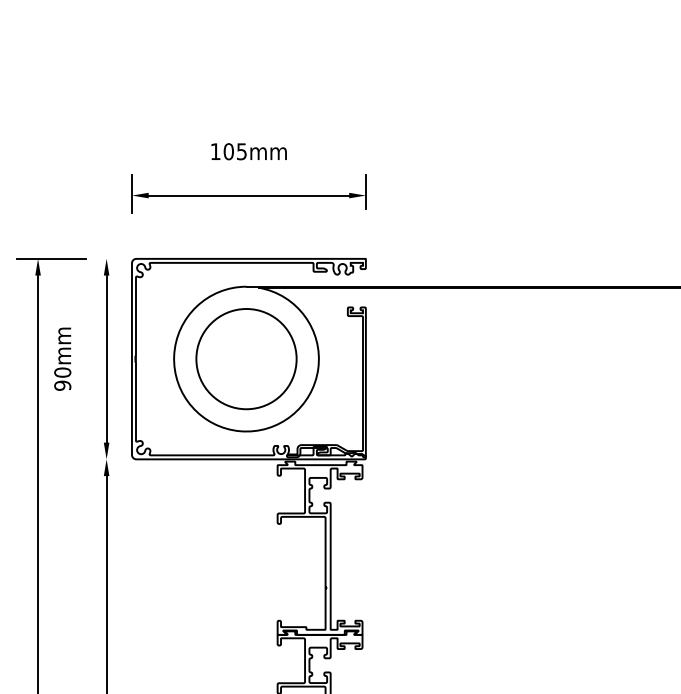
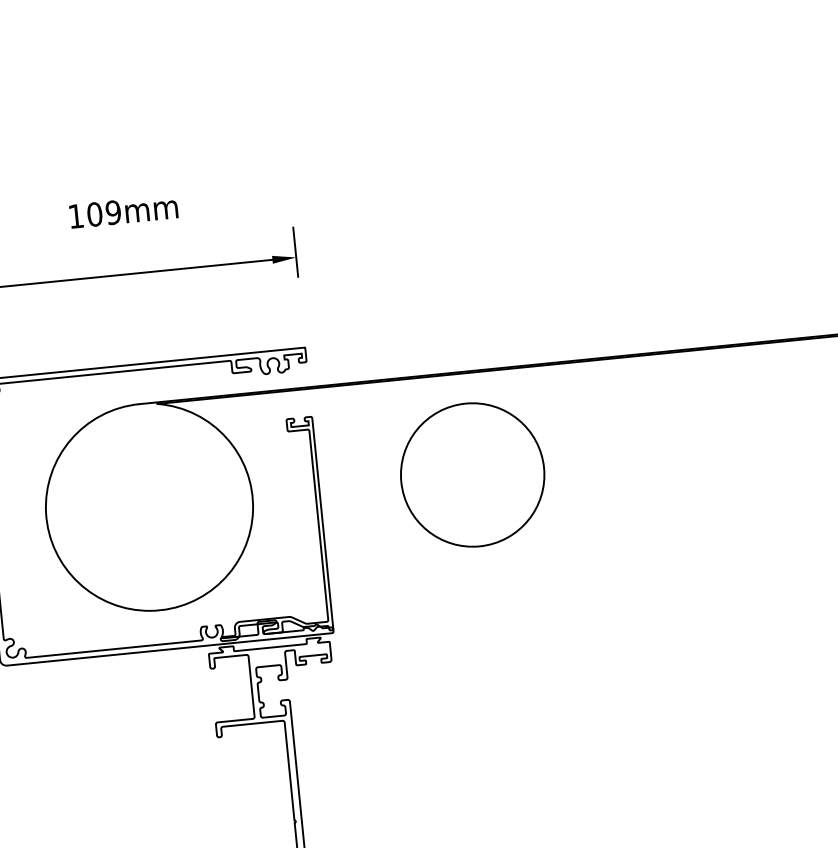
text: (241, 151) -> (112, 212), 105mm -> 109mm
circle: (246, 359) -> (472, 475), moved

